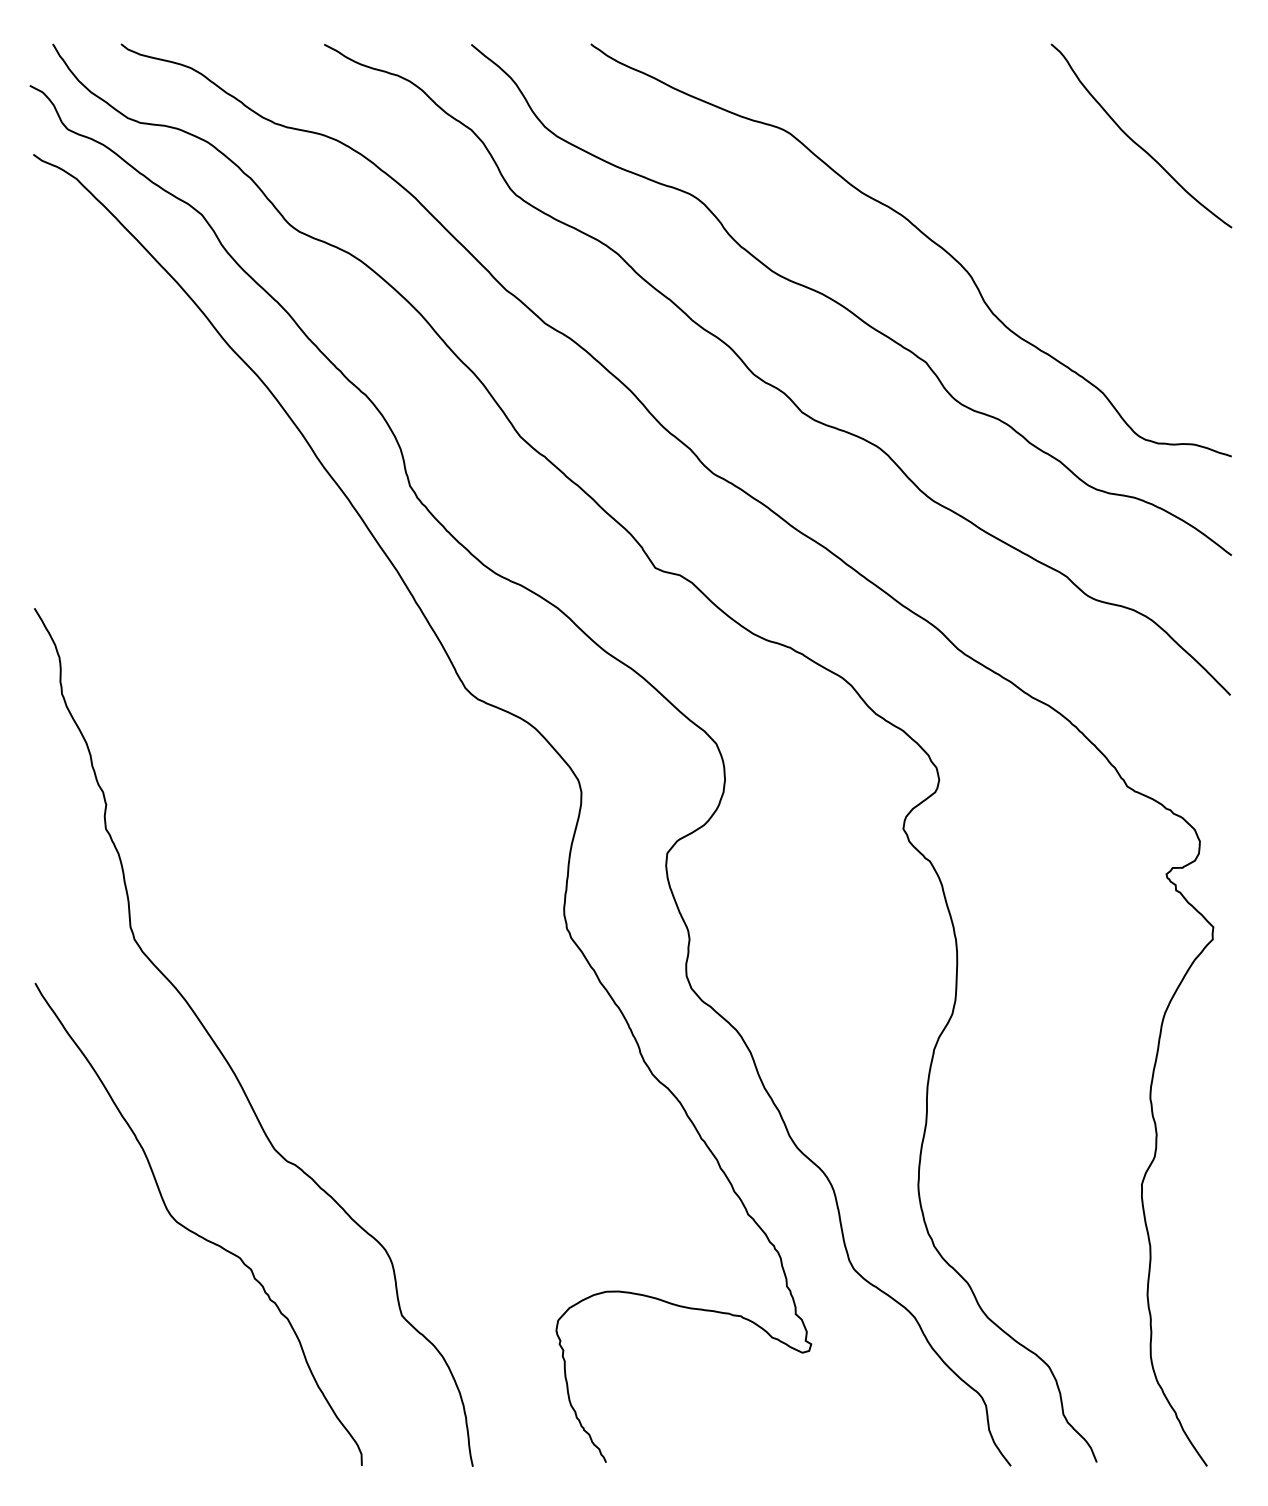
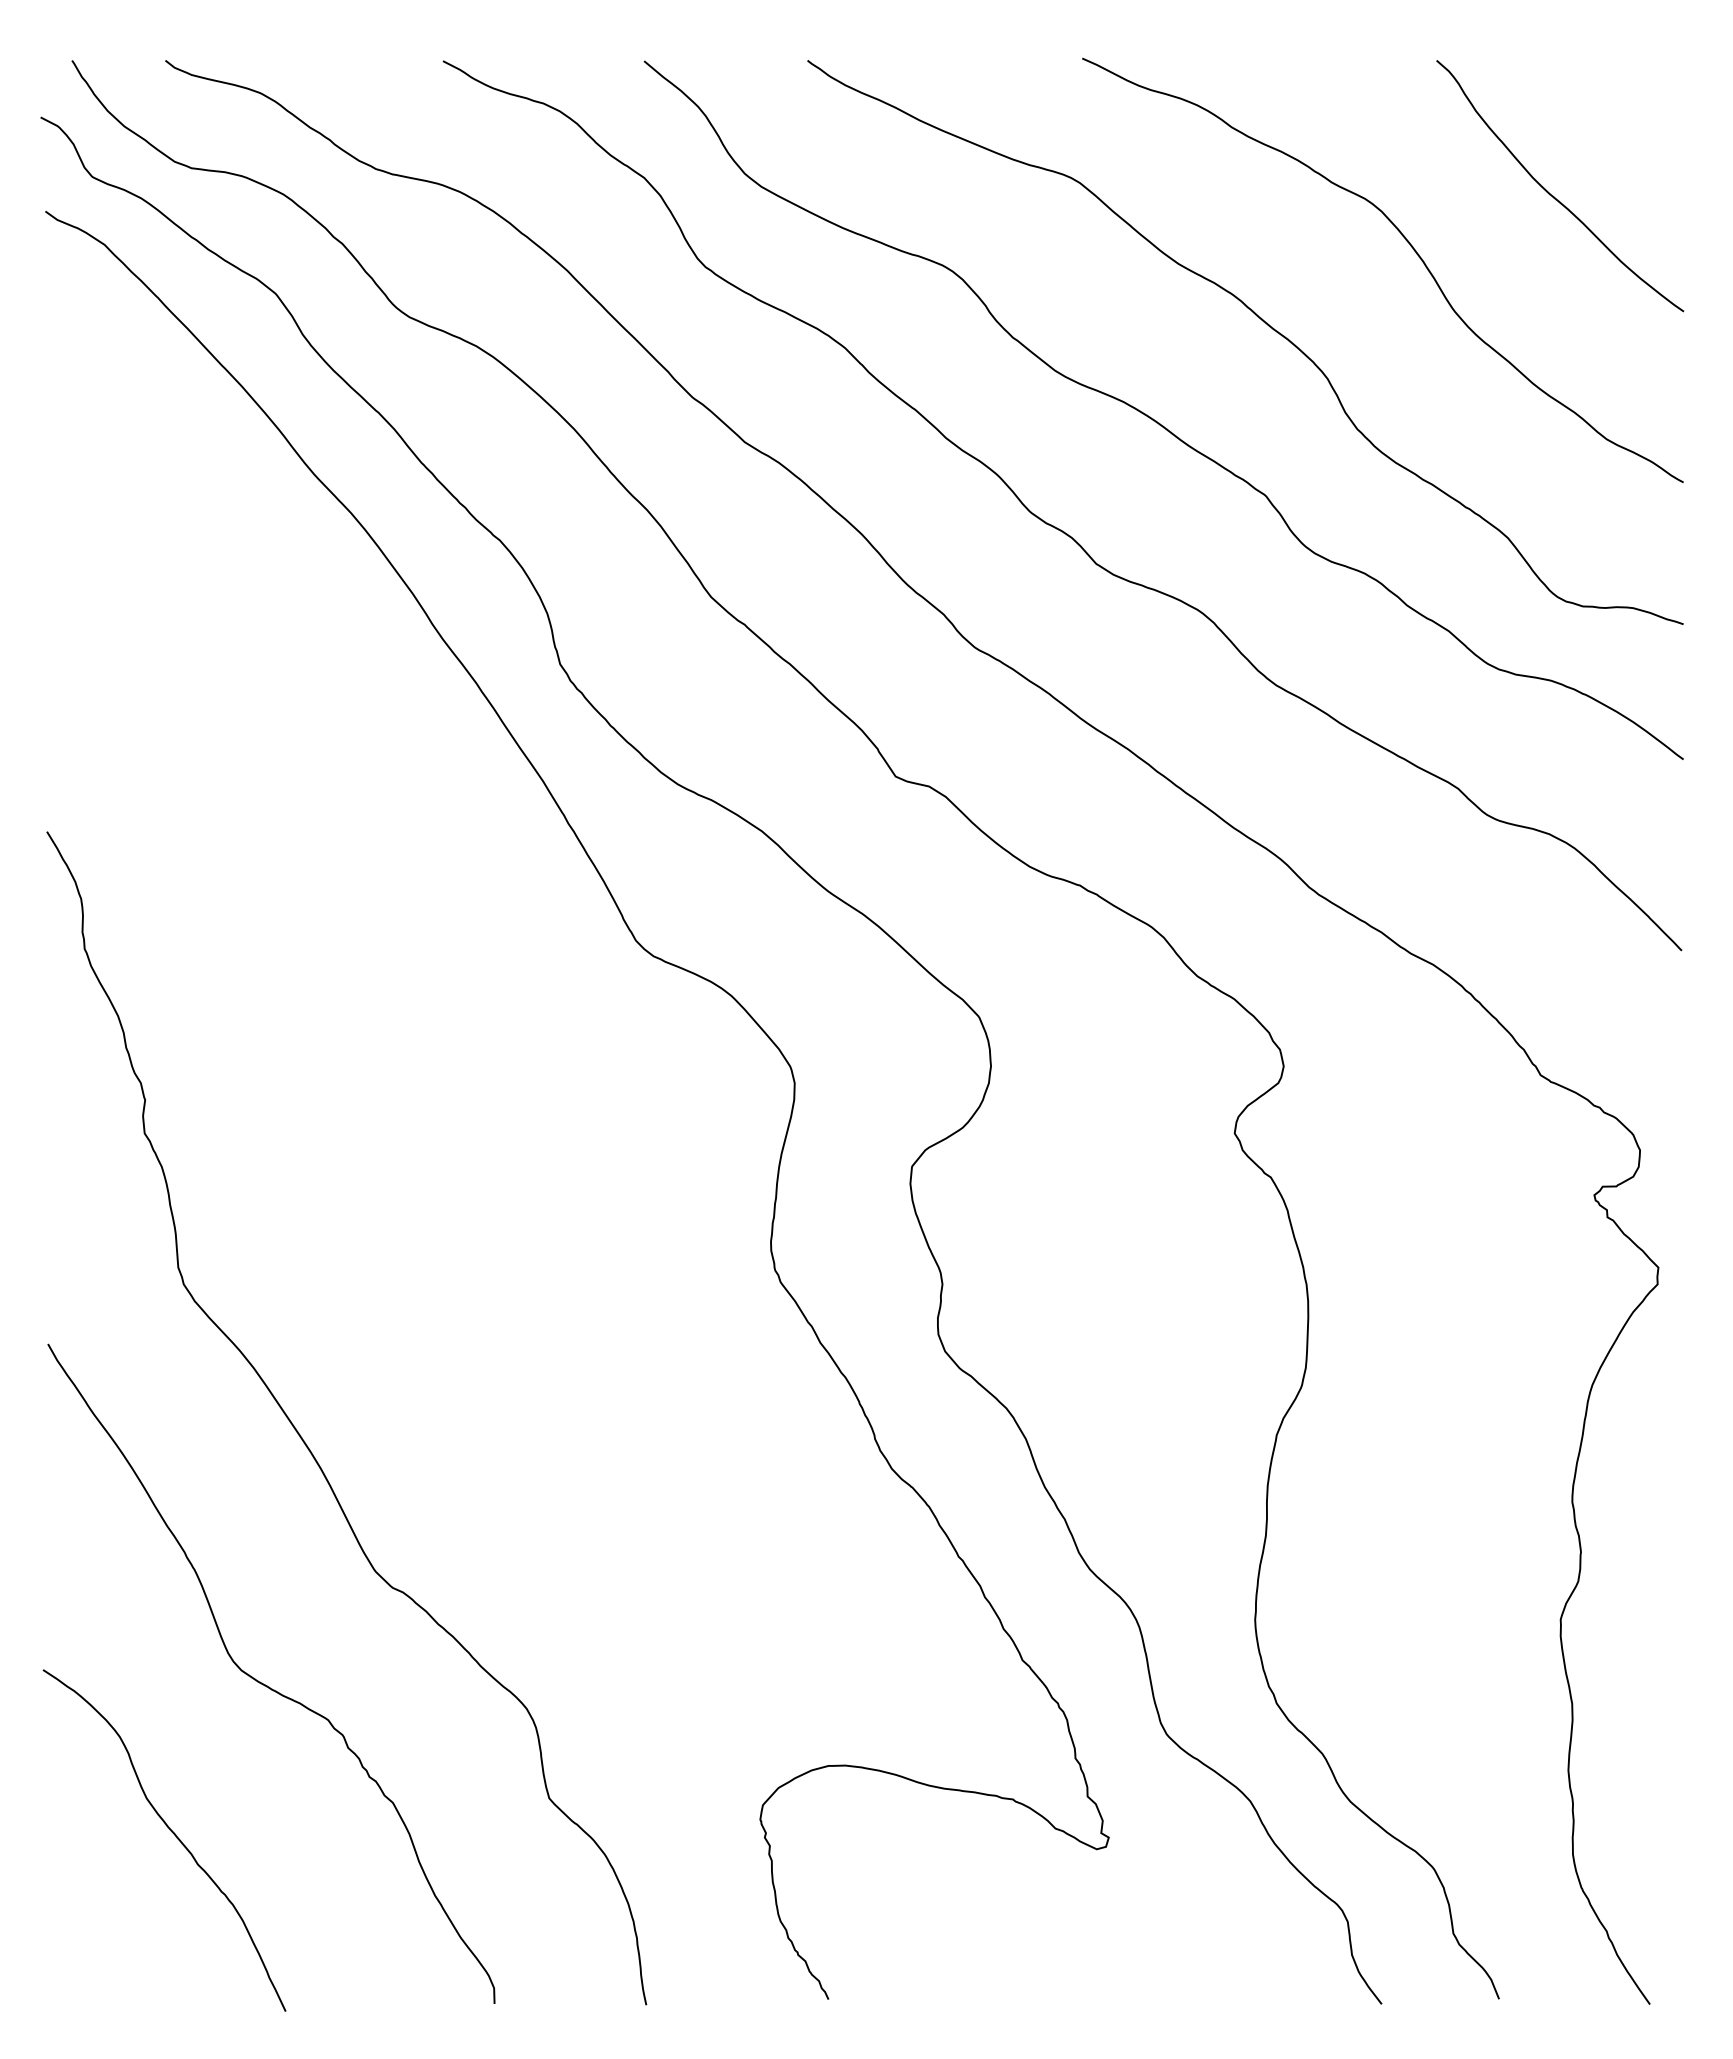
curve: (1031, 180) -> (1410, 246), added
curve: (125, 1340) -> (171, 1832), added

